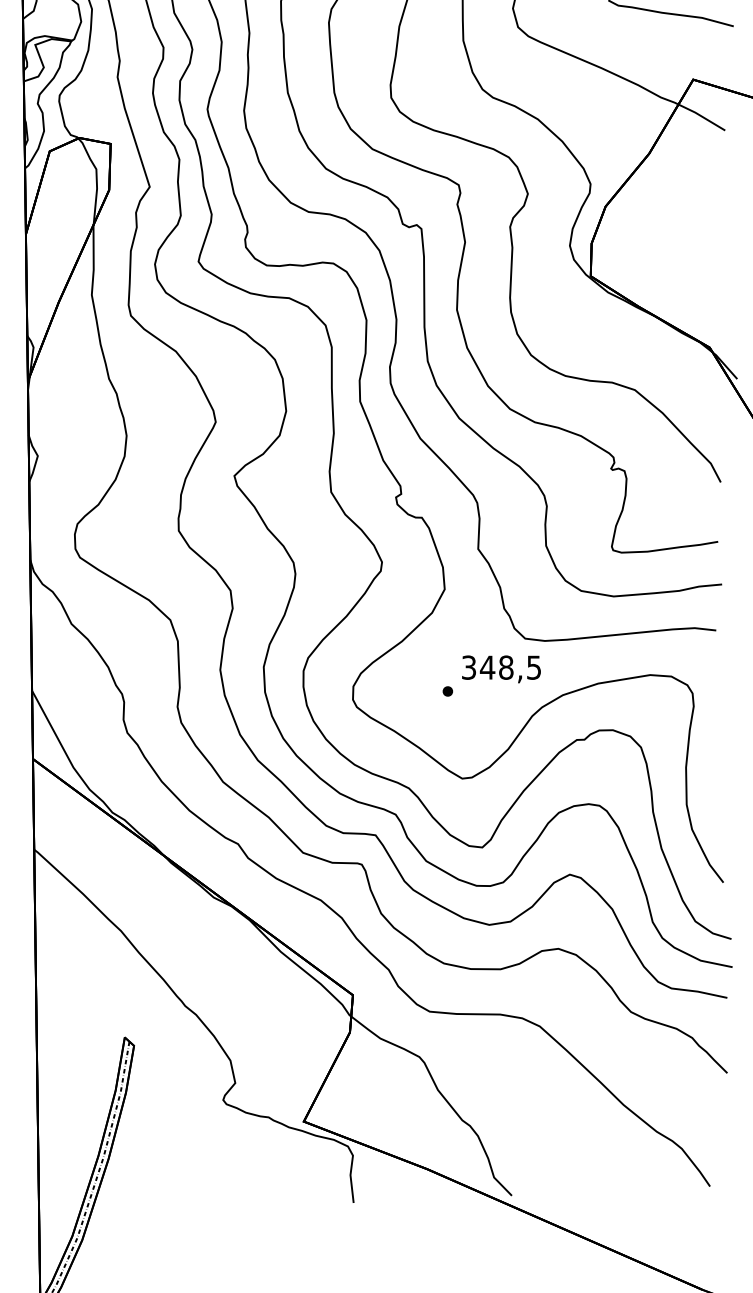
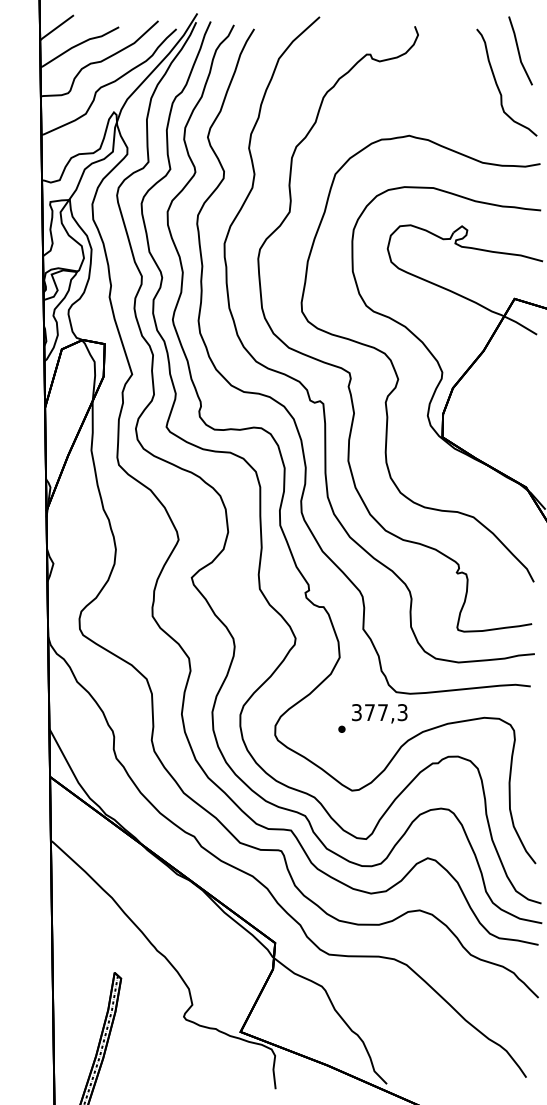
text: (509, 667) -> (385, 712), 348,5 -> 377,3

